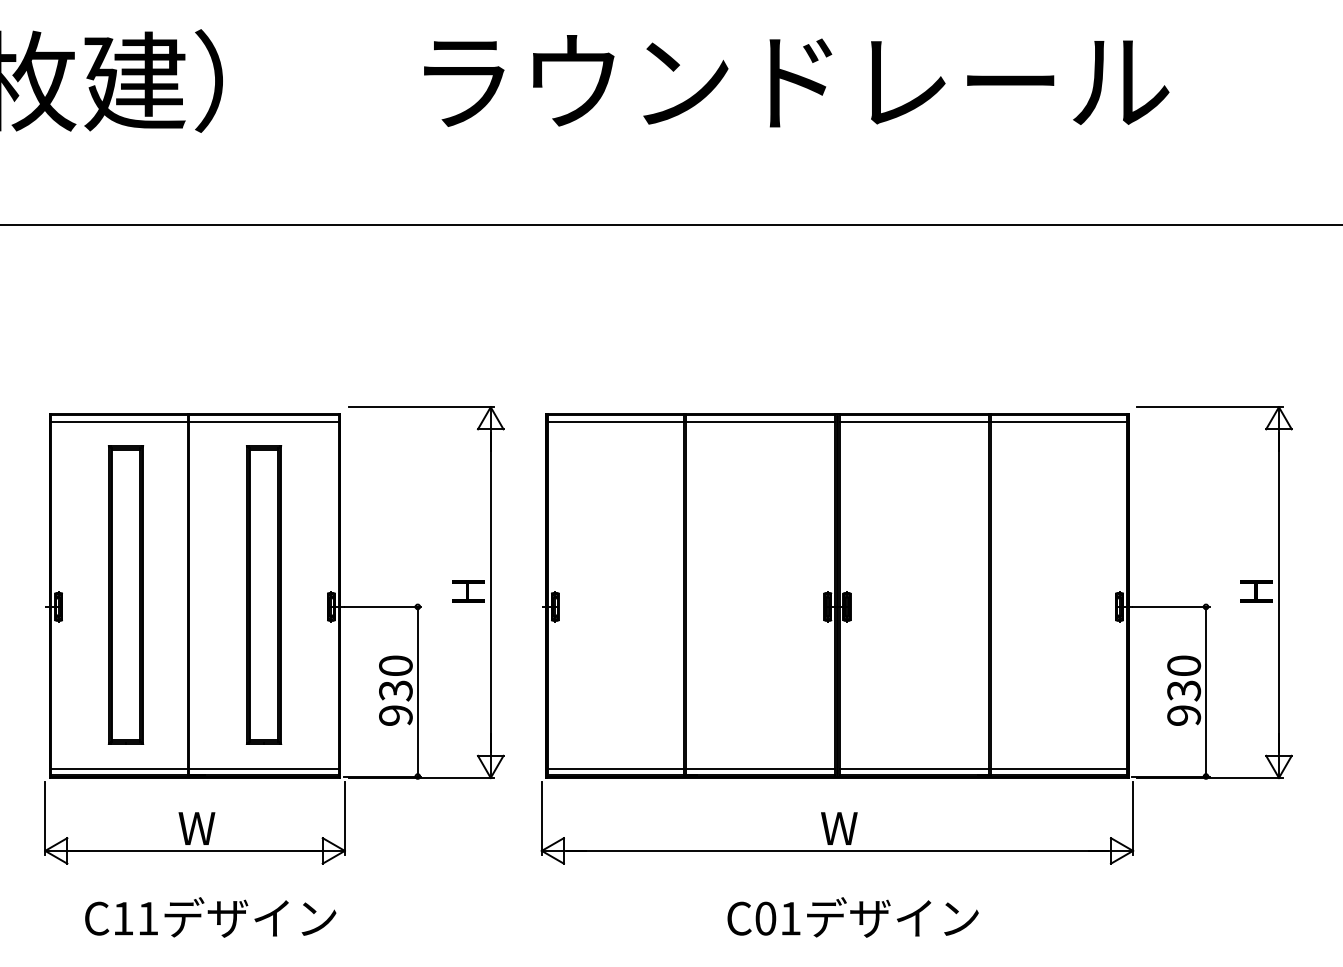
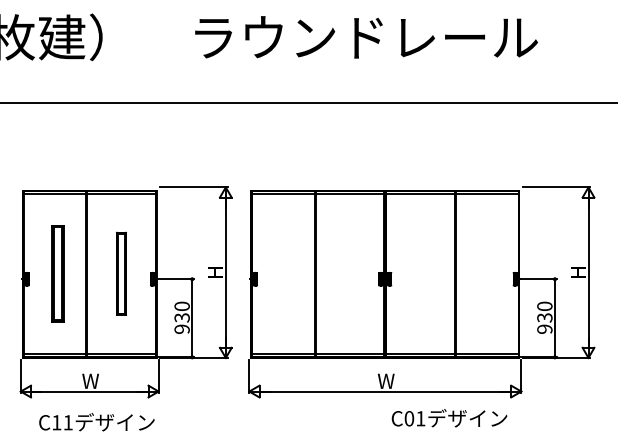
part: (124, 594) -> (57, 273), size x0.7
part: (264, 594) -> (121, 273), size x0.6
text: (852, 918) -> (449, 418), moved

